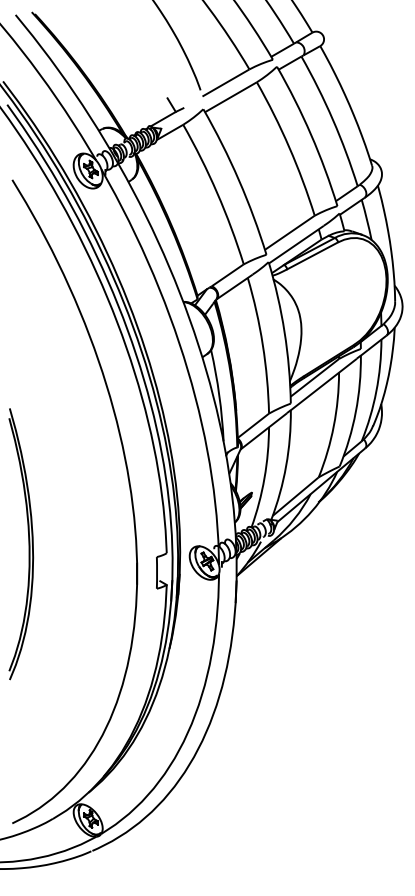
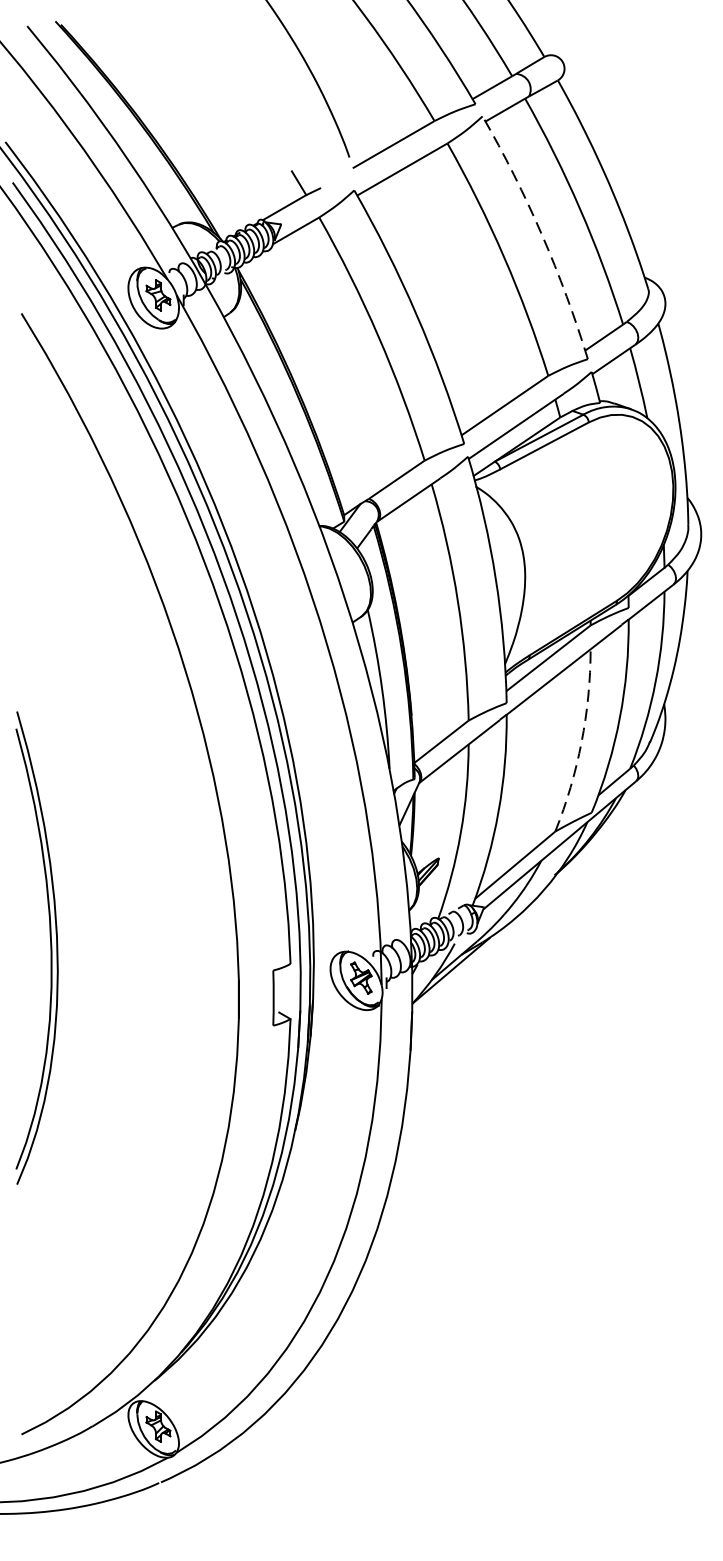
arc: (311, 134) -> (542, 234), solid -> dashed
arc: (333, 425) -> (580, 741), solid -> dashed

